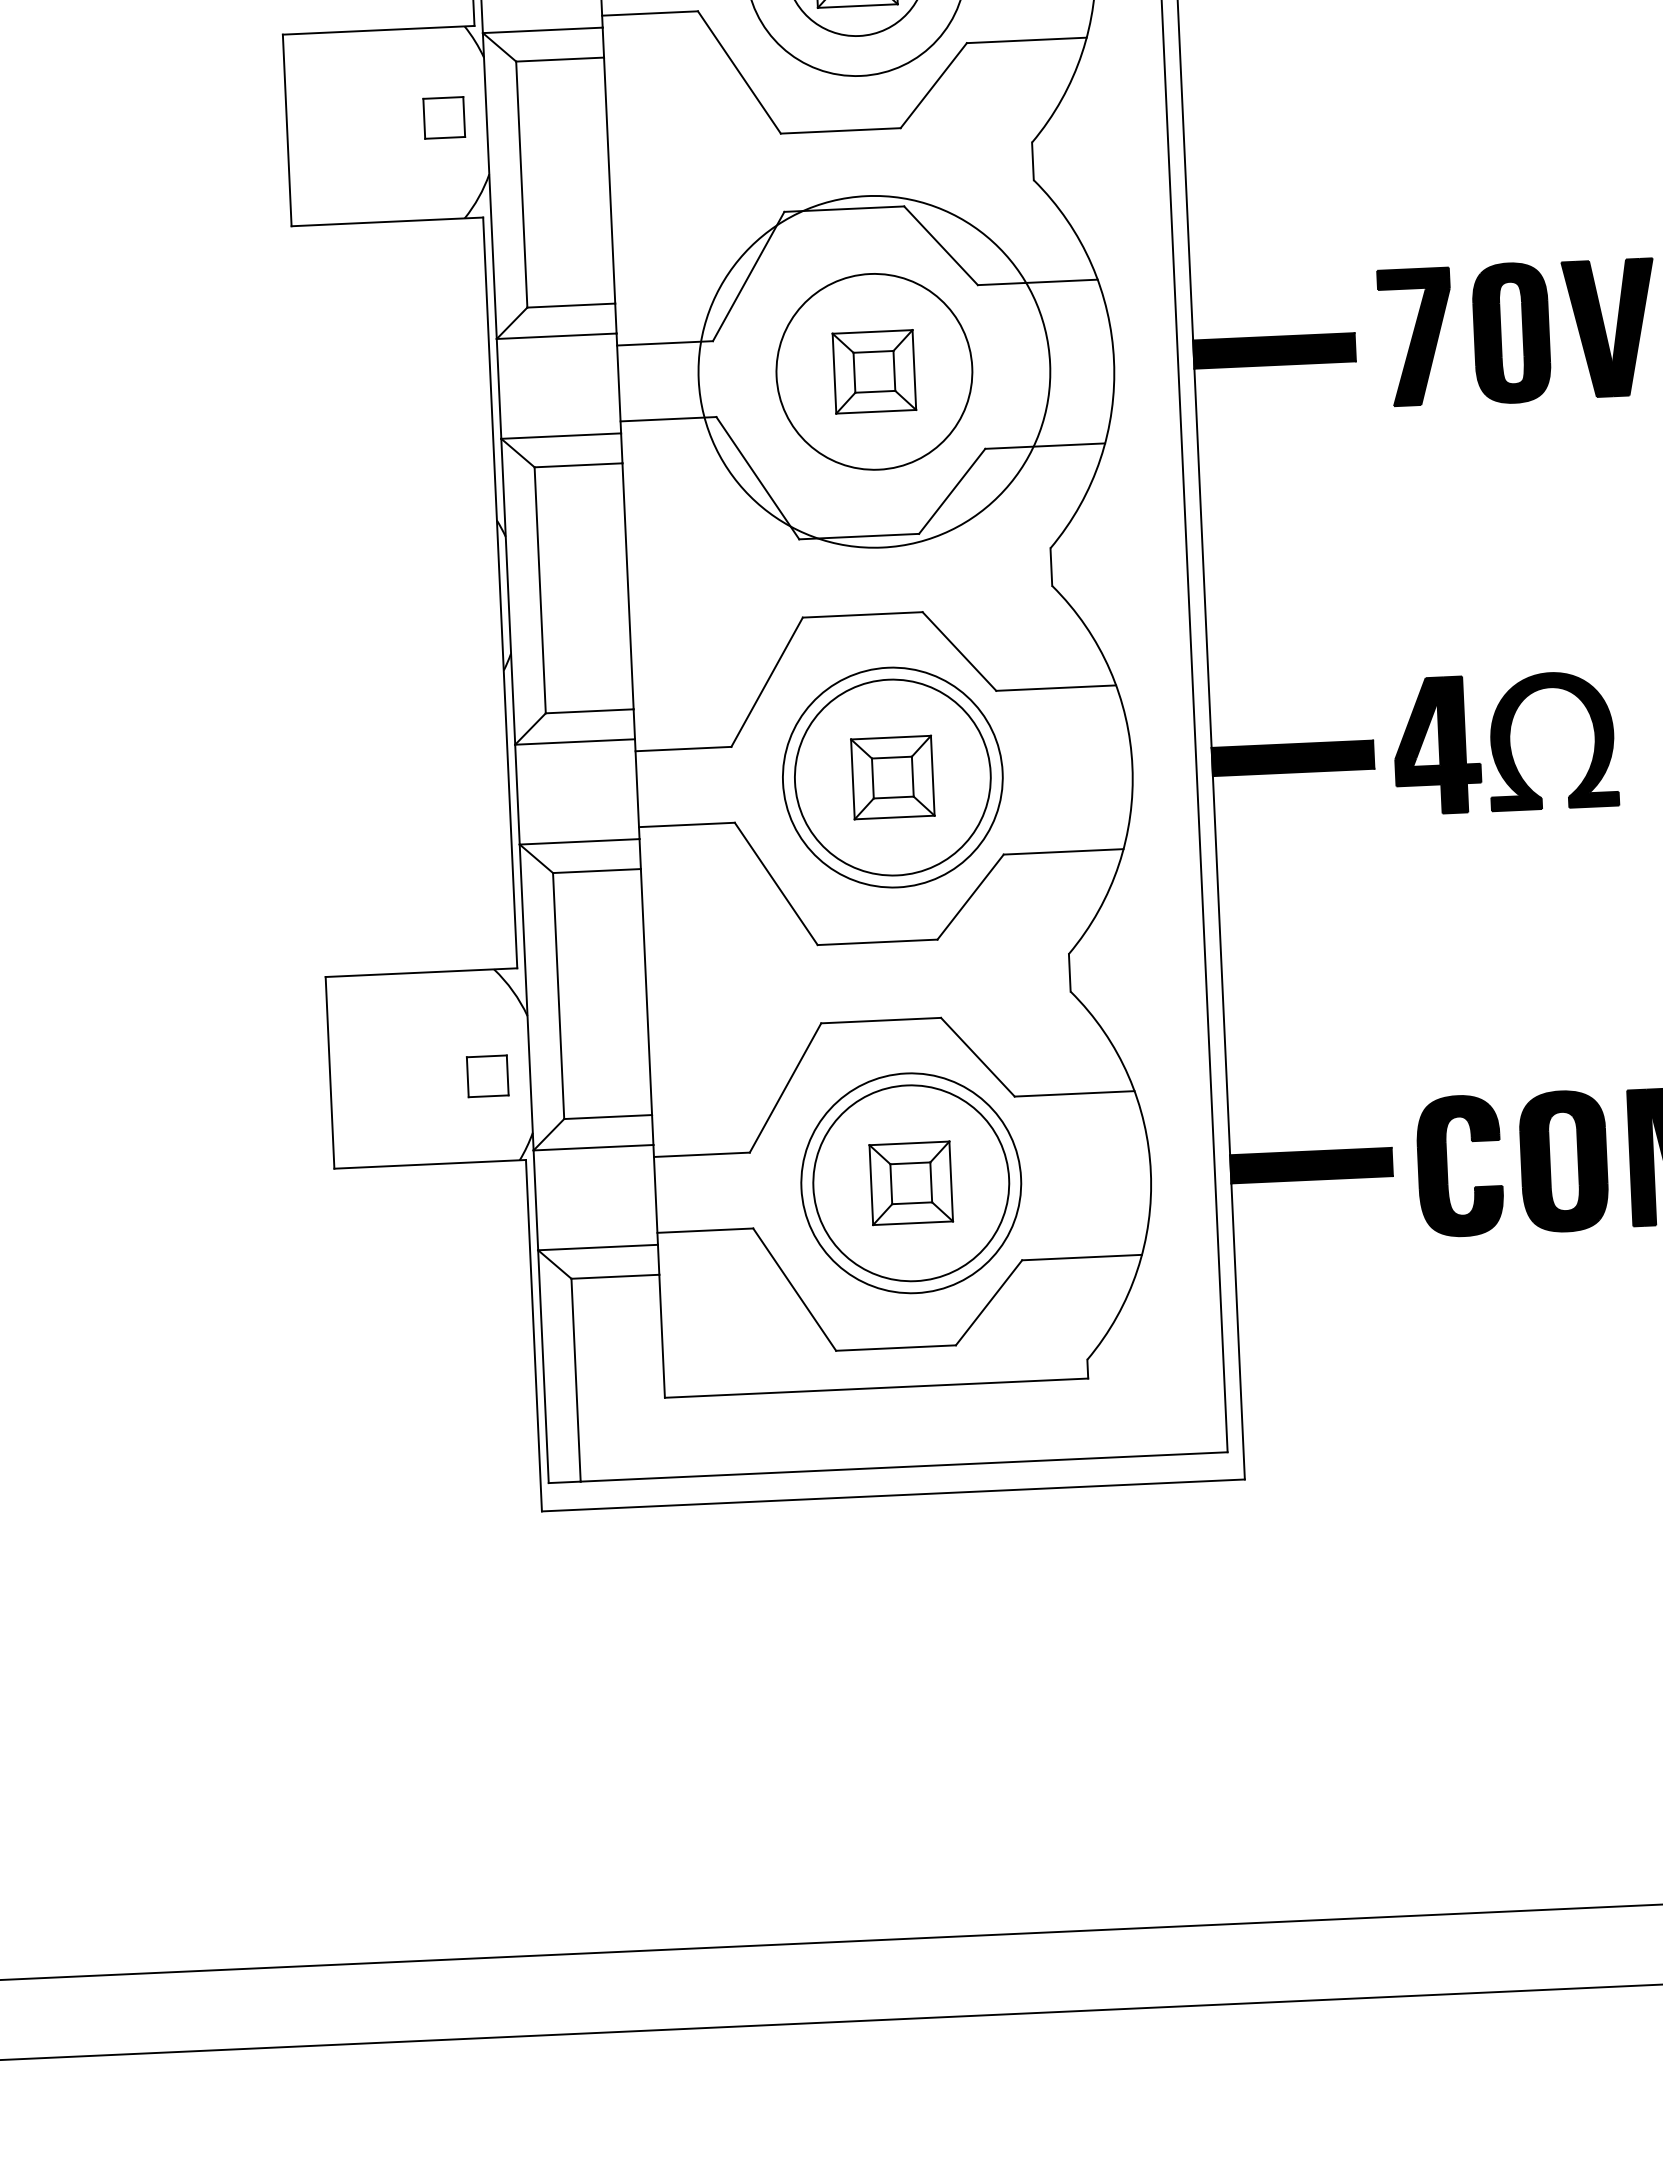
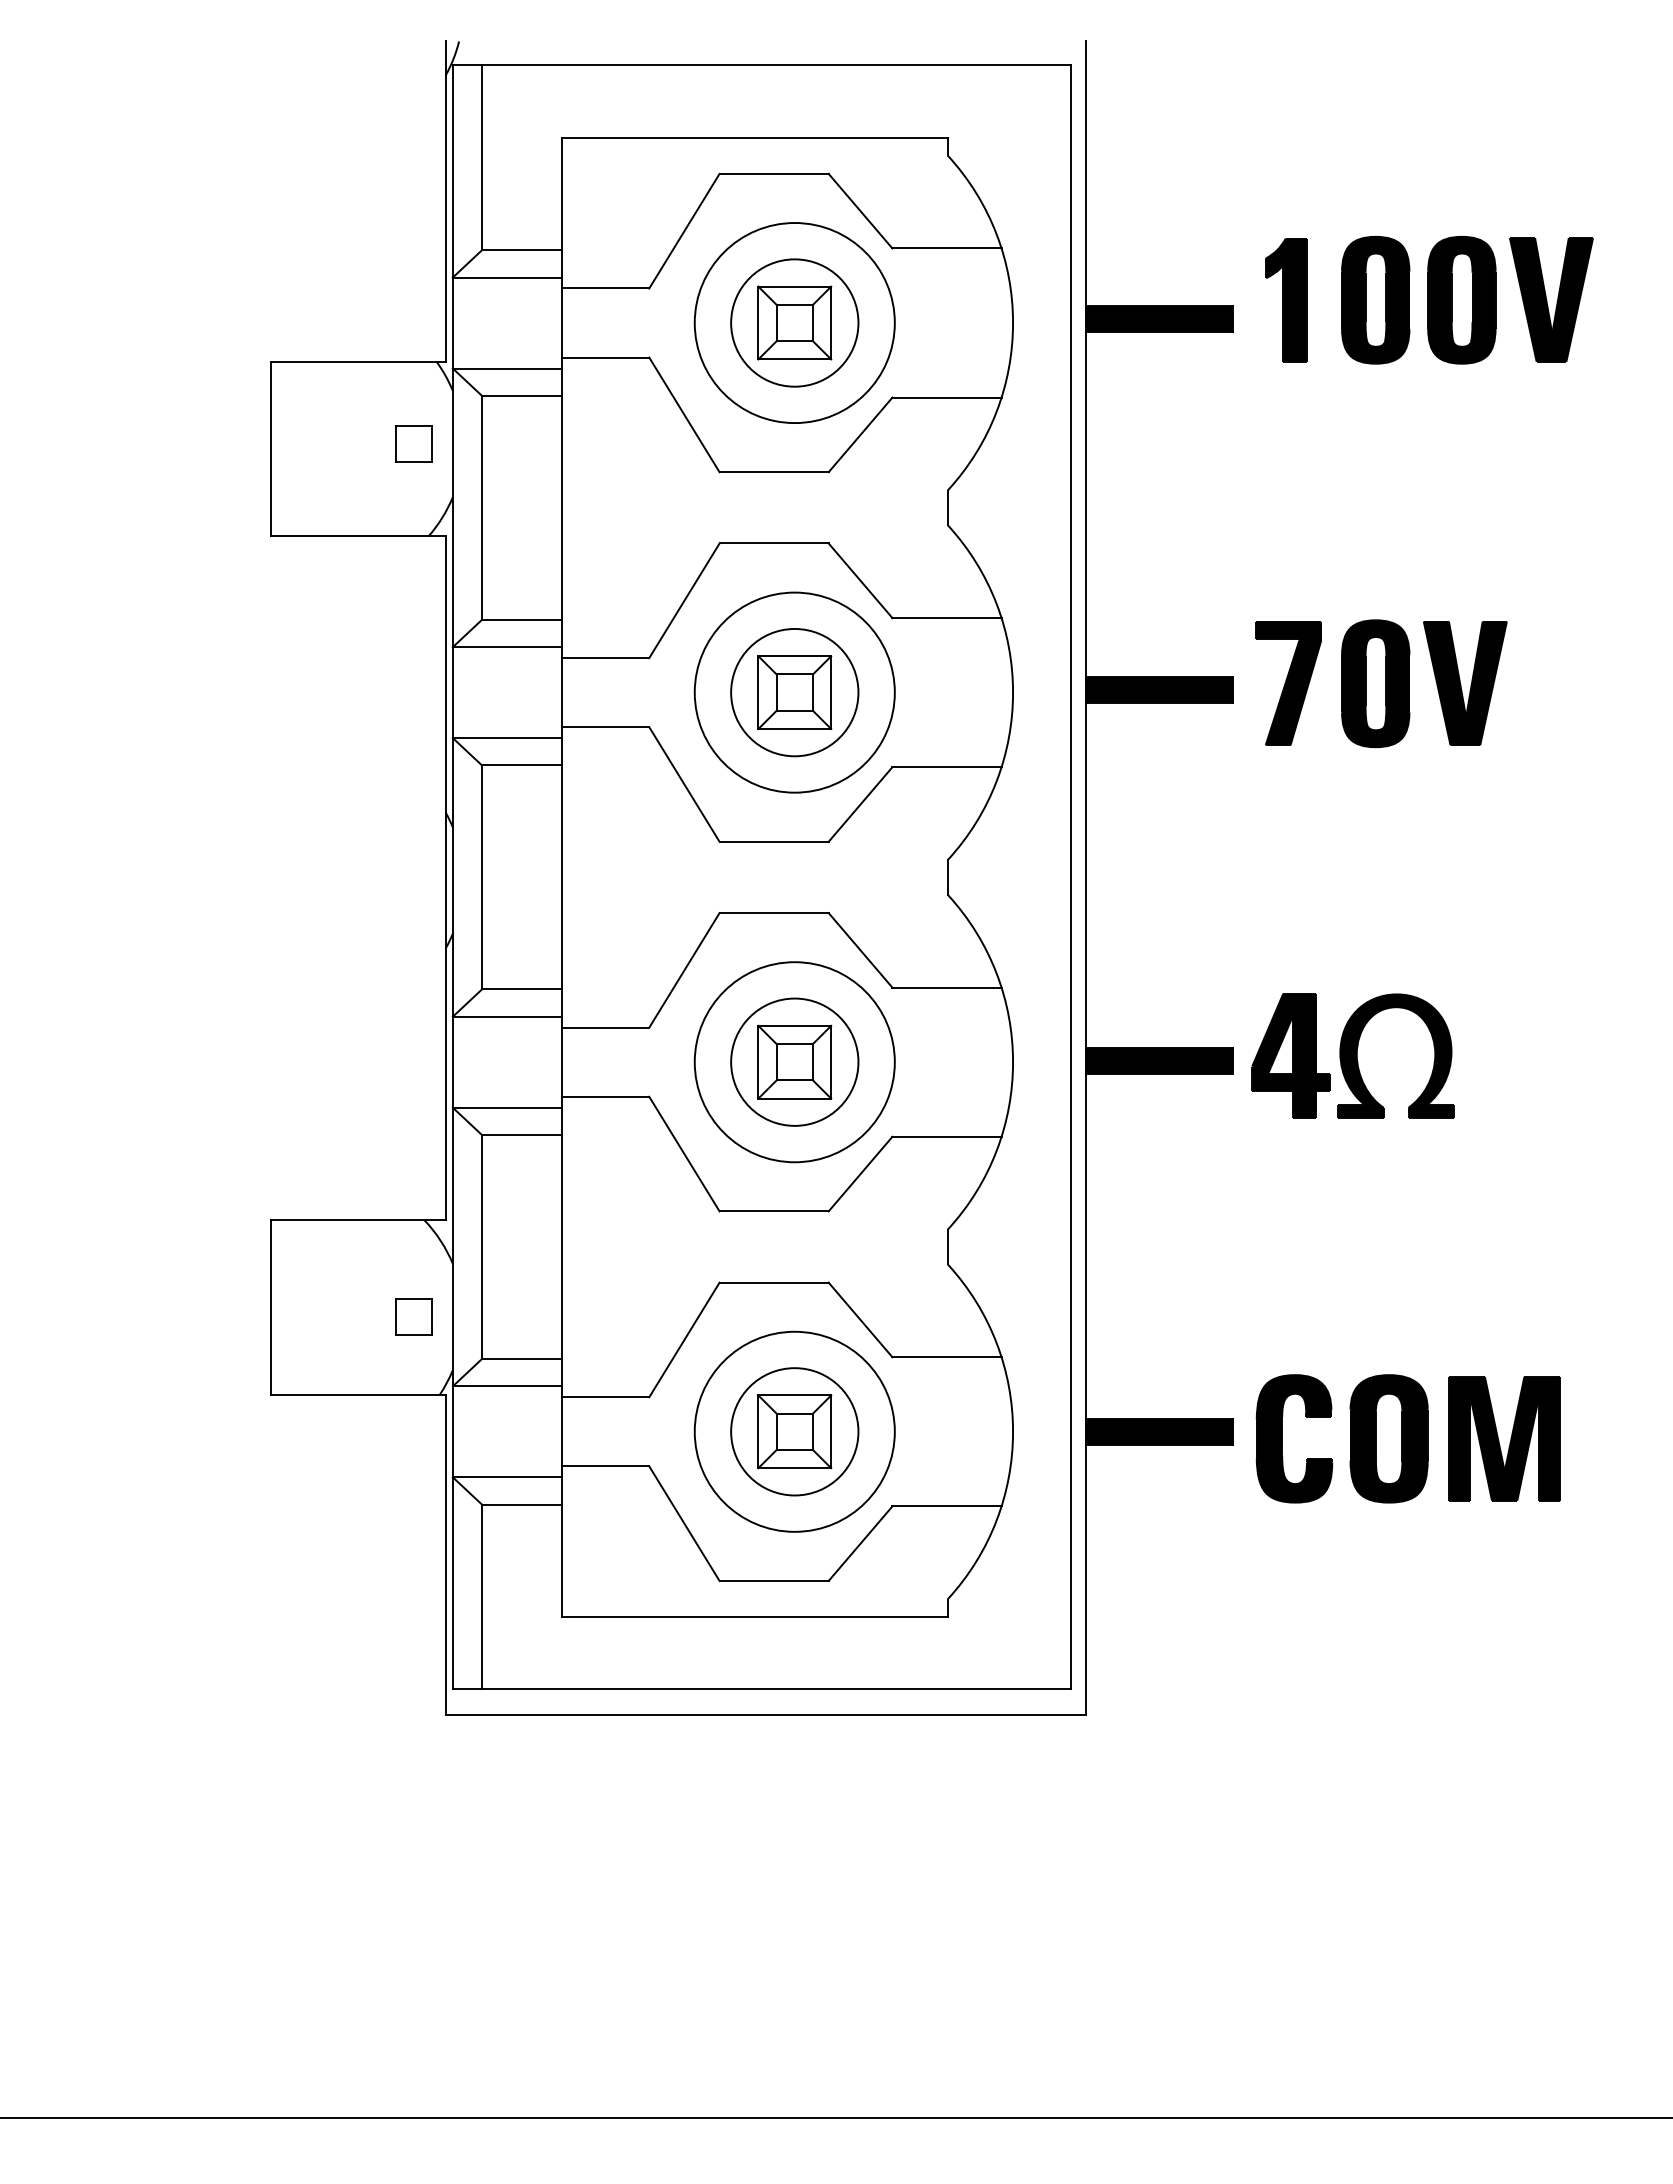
circle: (874, 371) -> (794, 692), size x0.62
circle: (874, 371) -> (794, 692), size x0.71
circle: (892, 776) -> (794, 1061), size x0.71
circle: (910, 1182) -> (794, 1431), size x0.71

